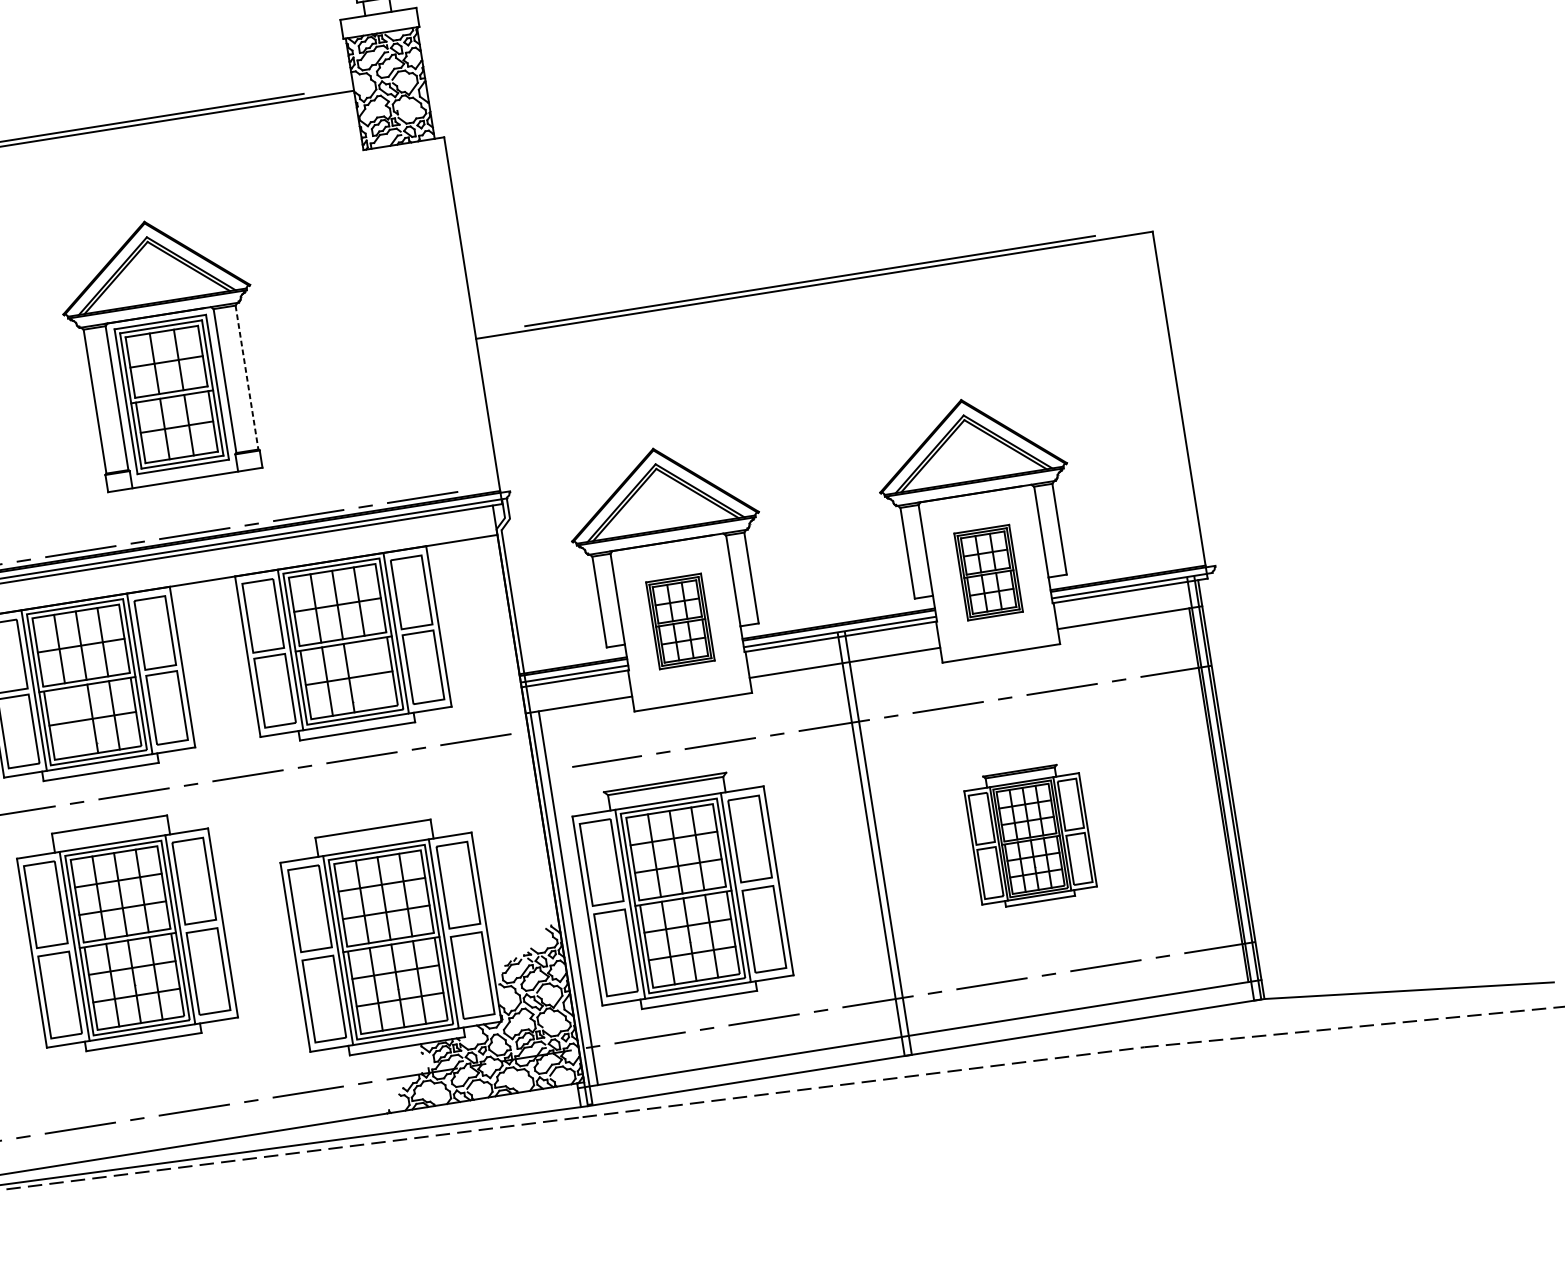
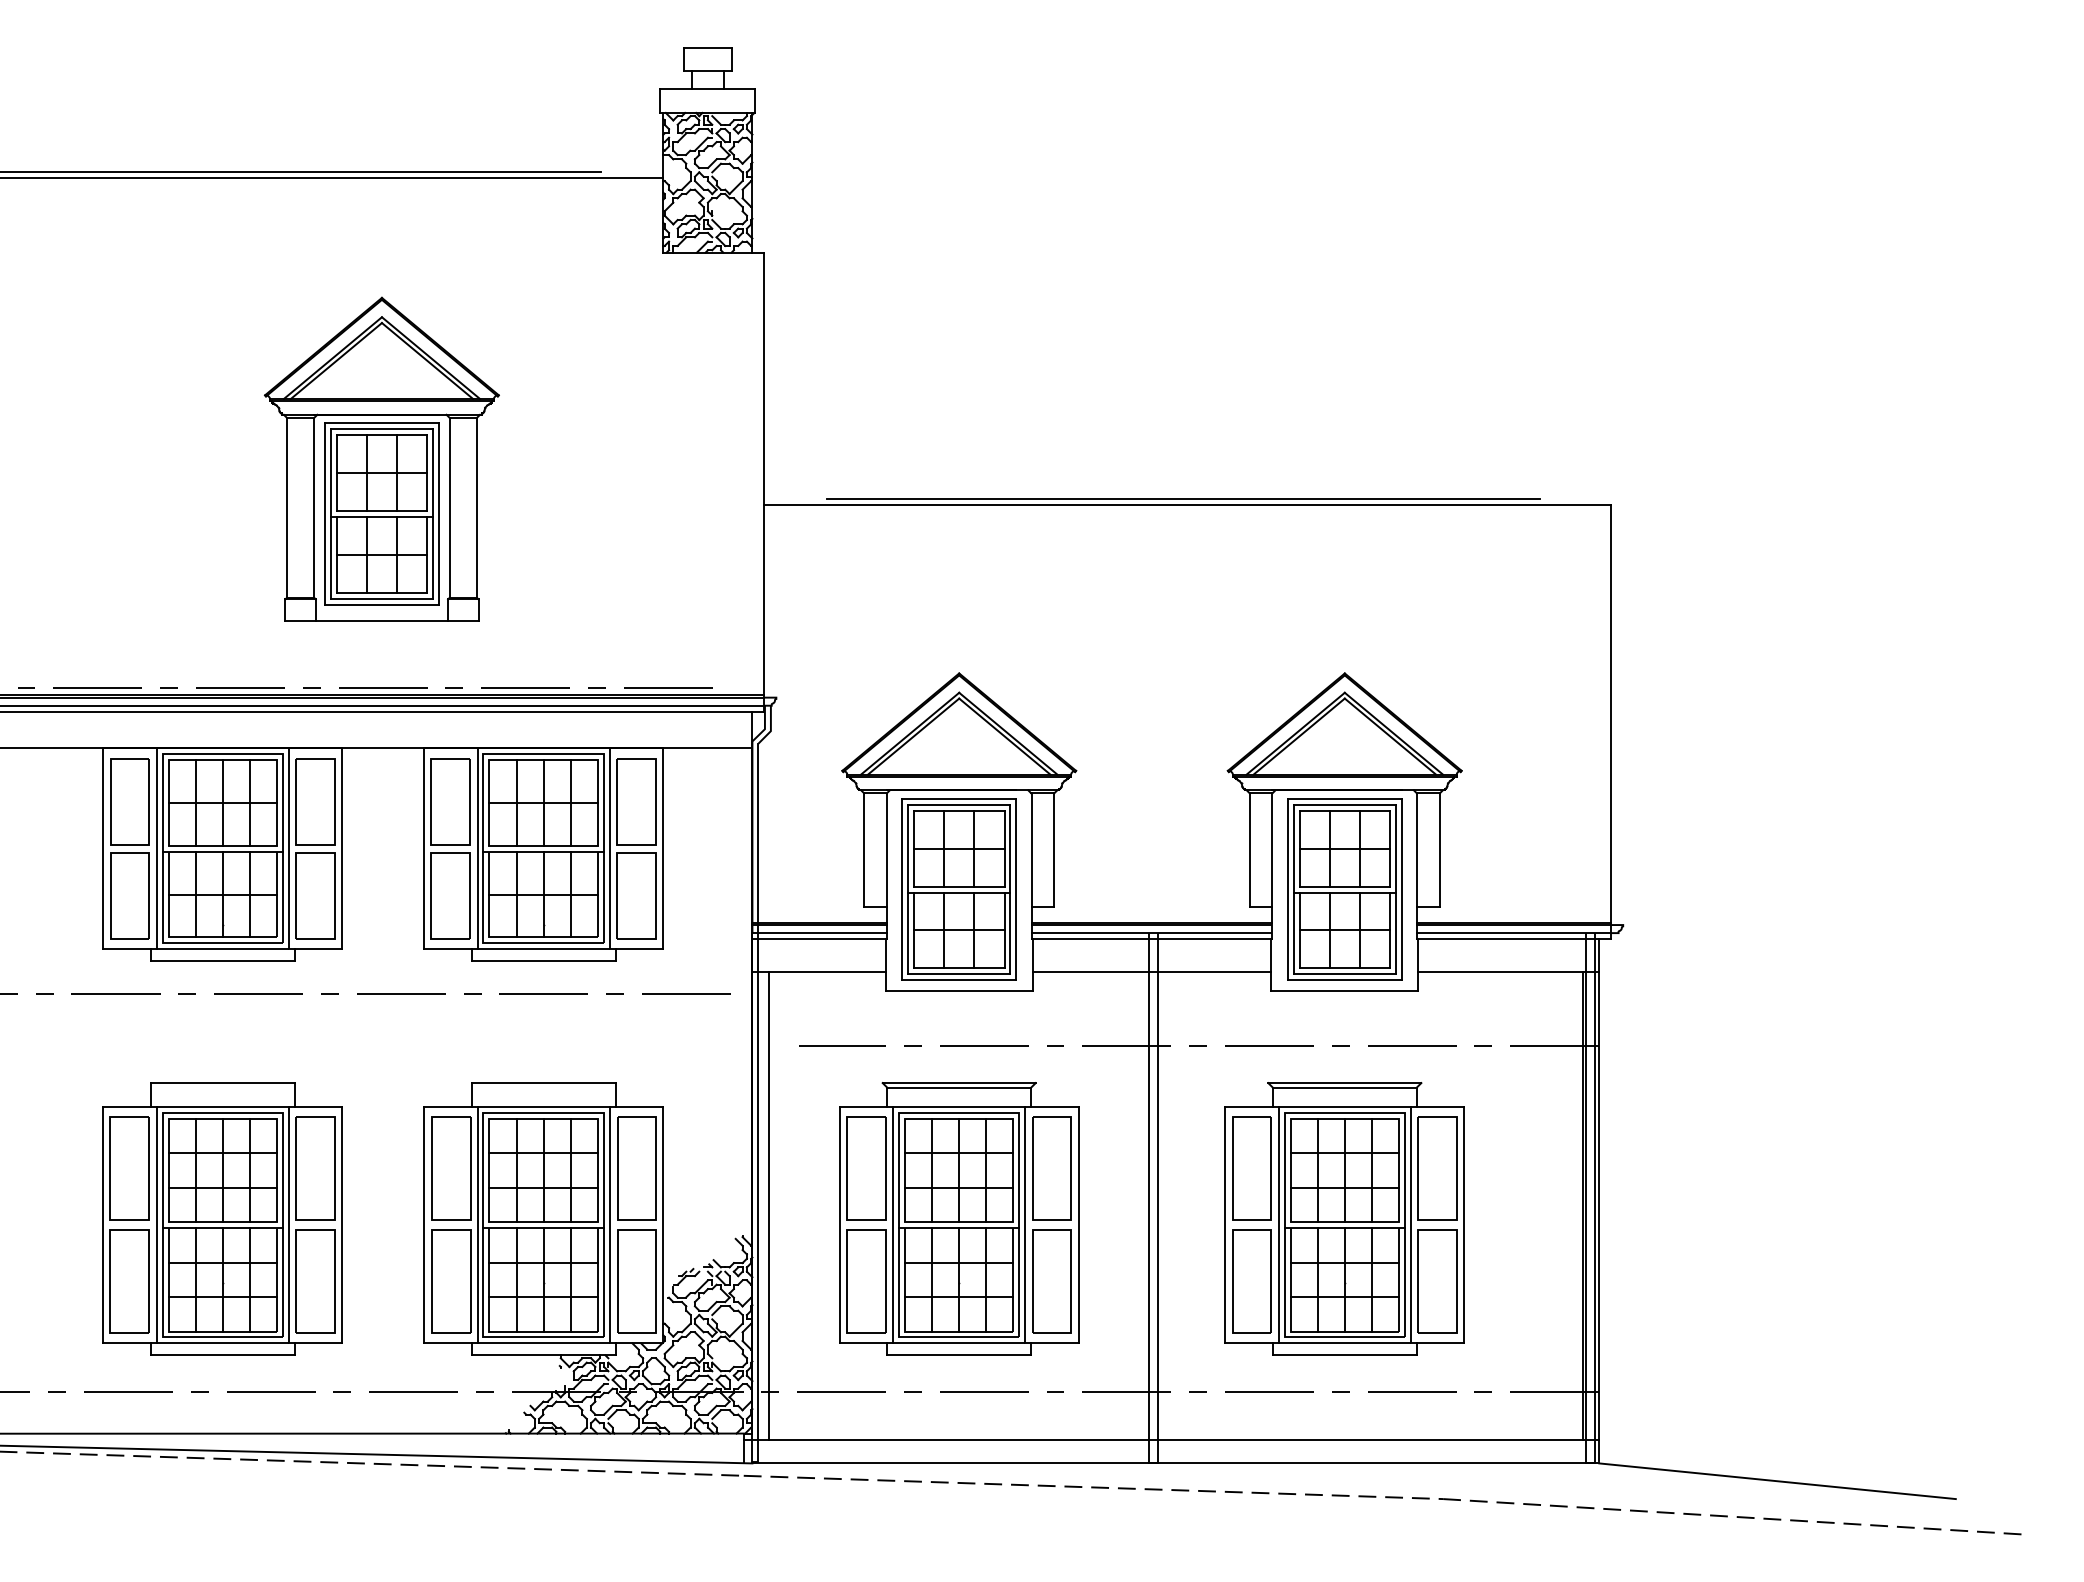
line: (247, 378) -> (477, 508), dashed -> solid
part: (988, 572) -> (1344, 889), size x1.67
part: (679, 621) -> (958, 889), size x1.67
line: (370, 674) -> (570, 894), added
line: (70, 722) -> (195, 894), added
part: (1029, 835) -> (1344, 1218), size x1.67
part: (682, 890) -> (959, 1218), moved
part: (126, 932) -> (222, 1218), moved

